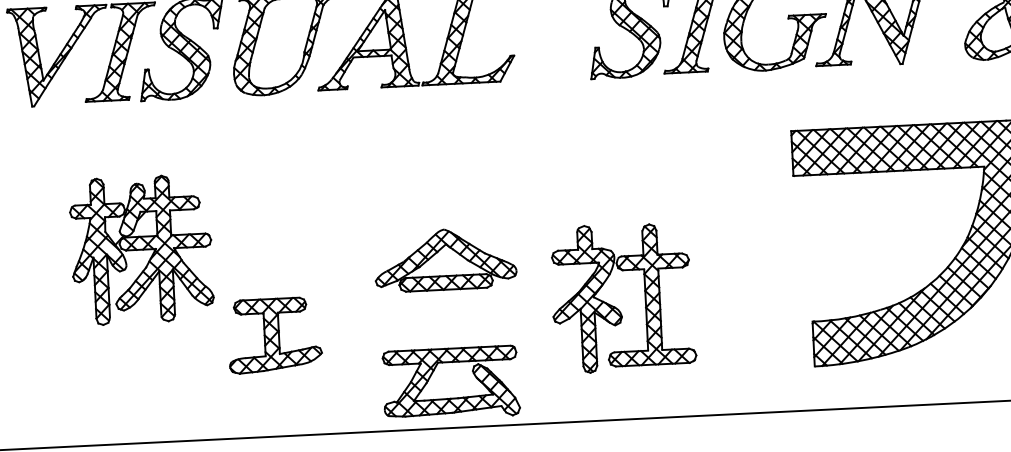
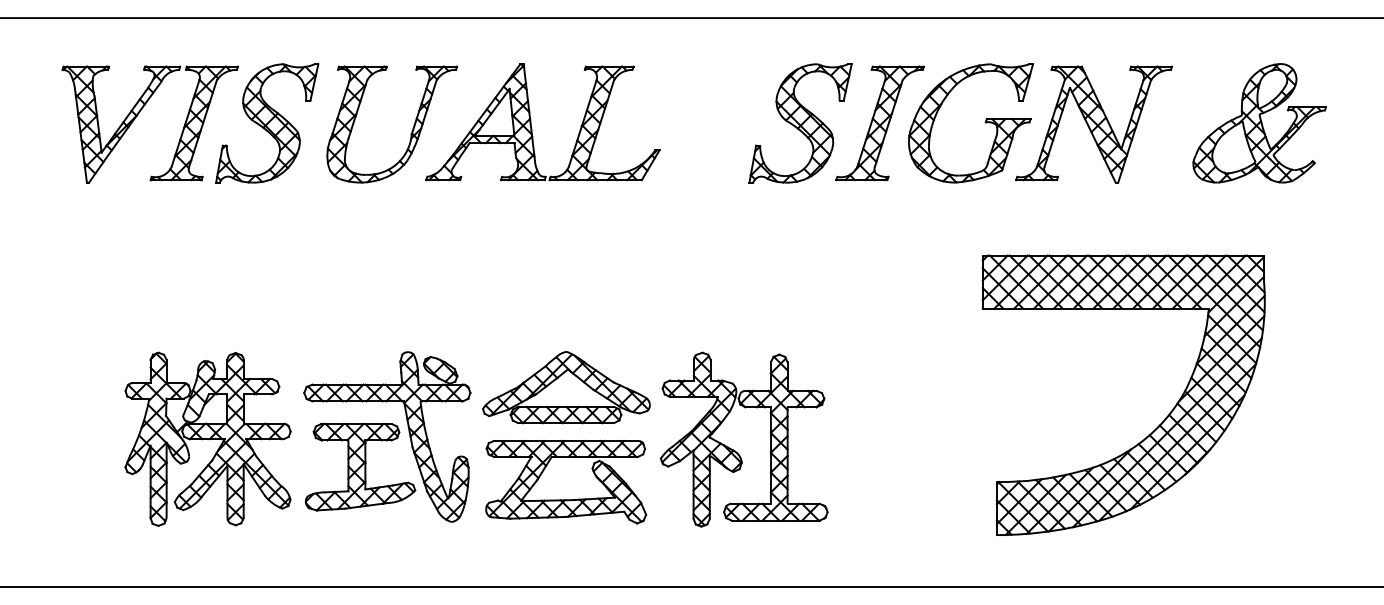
part: (141, 249) -> (207, 438), moved
part: (313, 304) -> (408, 432), added
part: (616, 307) -> (735, 450), moved
part: (452, 398) -> (566, 499), moved

